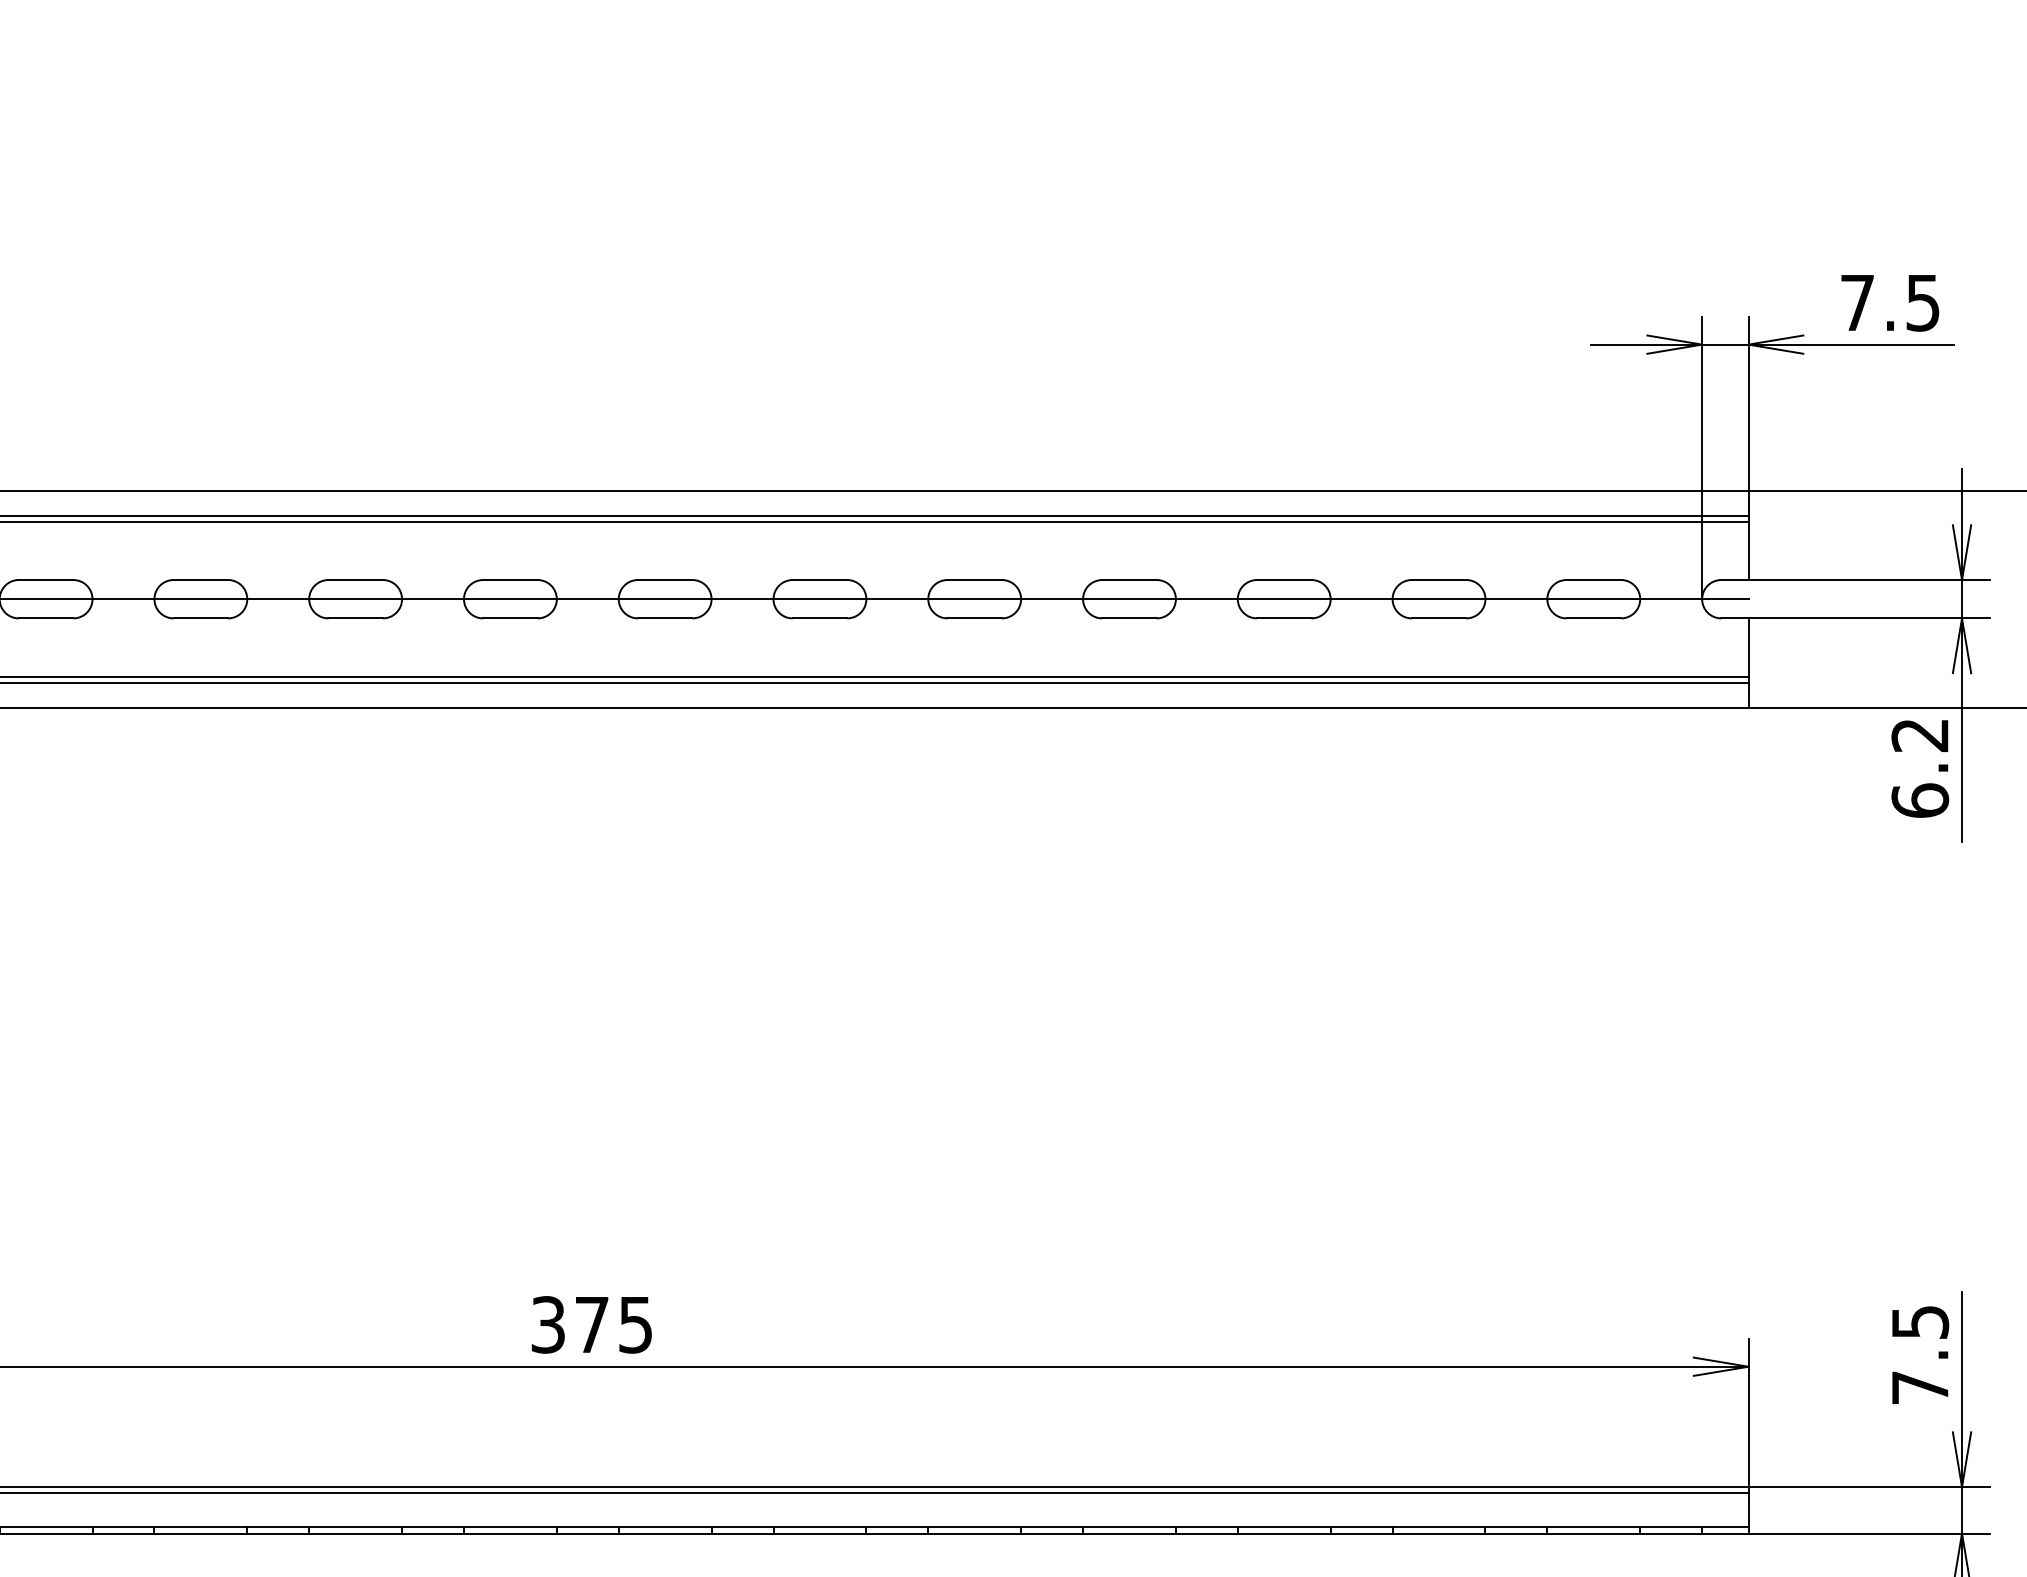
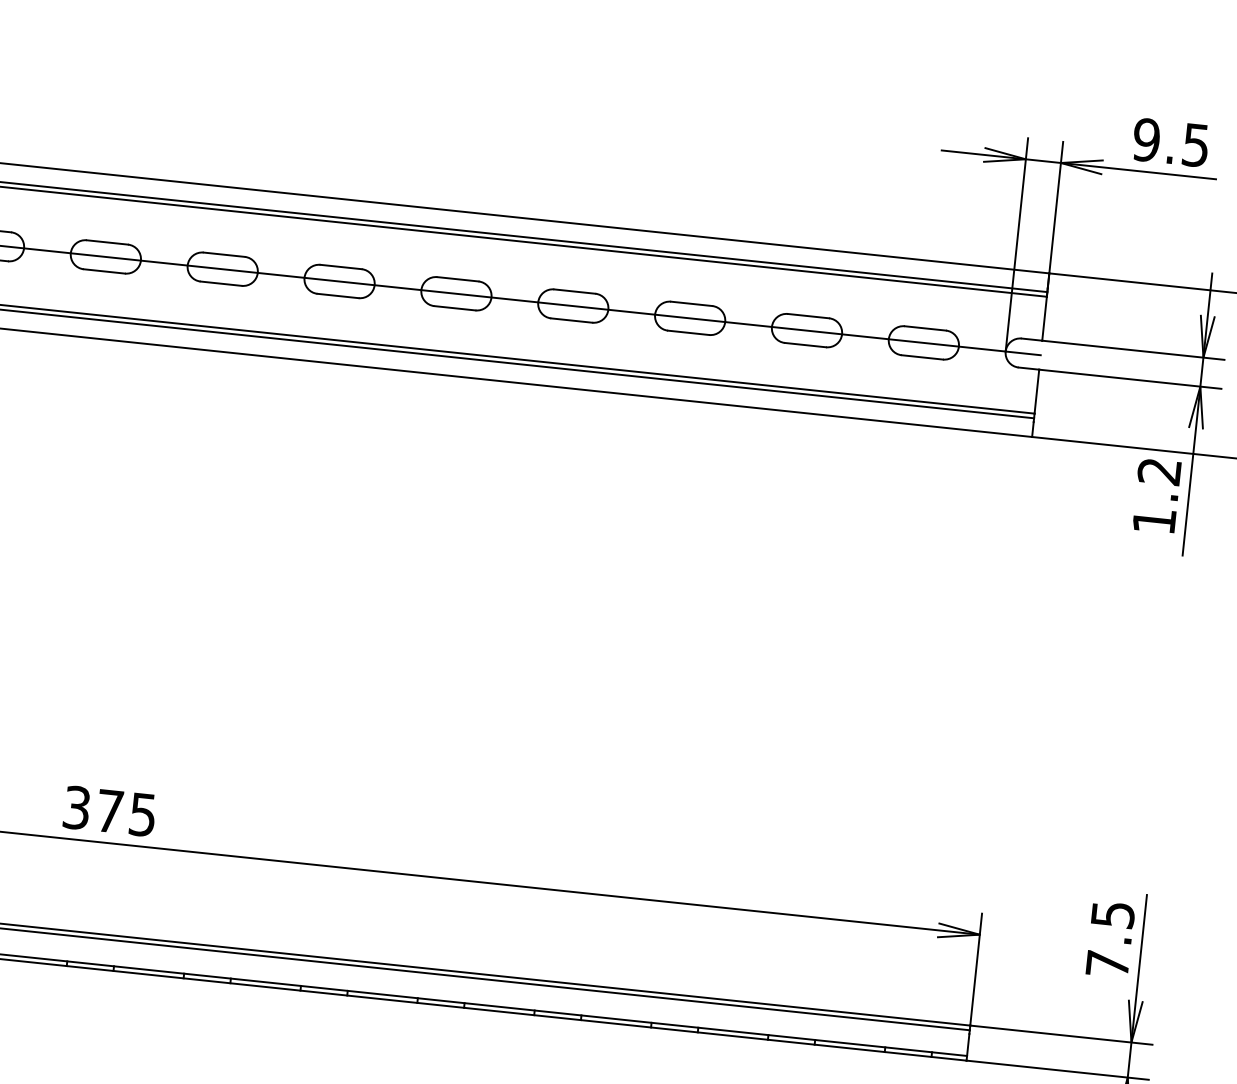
text: (1857, 302) -> (1146, 139), 7.5 -> 9.5
text: (1920, 800) -> (1154, 520), 6.2 -> 1.2

